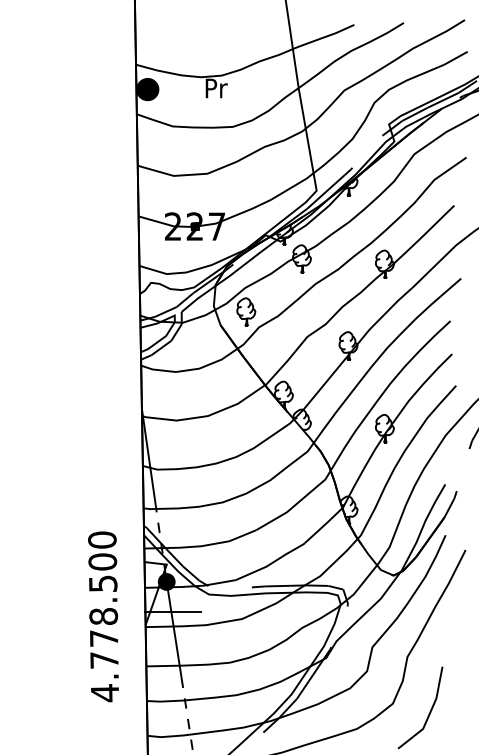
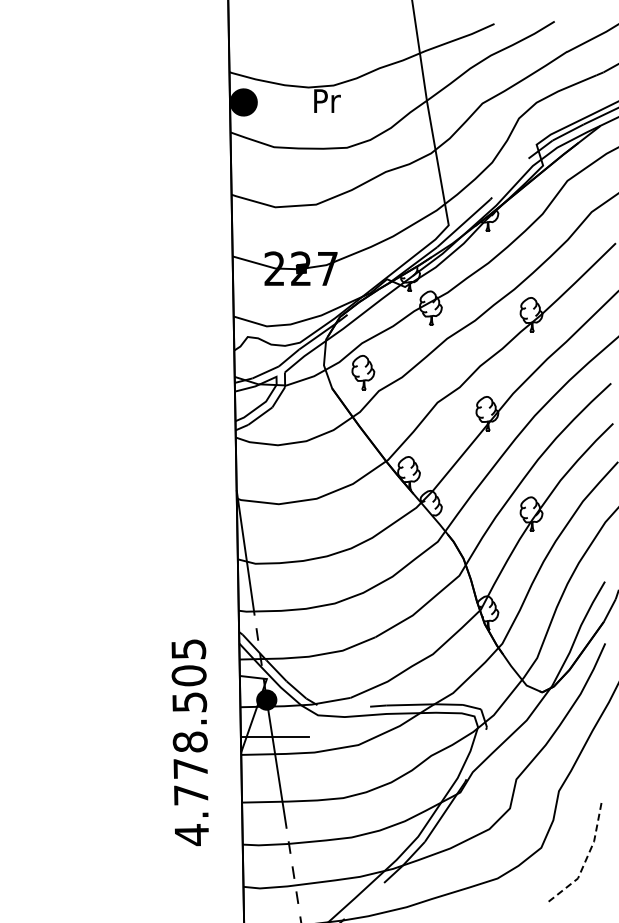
text: (102, 539) -> (188, 648), 4.778.500 -> 4.778.505
line: (430, 713) -> (586, 859), solid -> dashed

